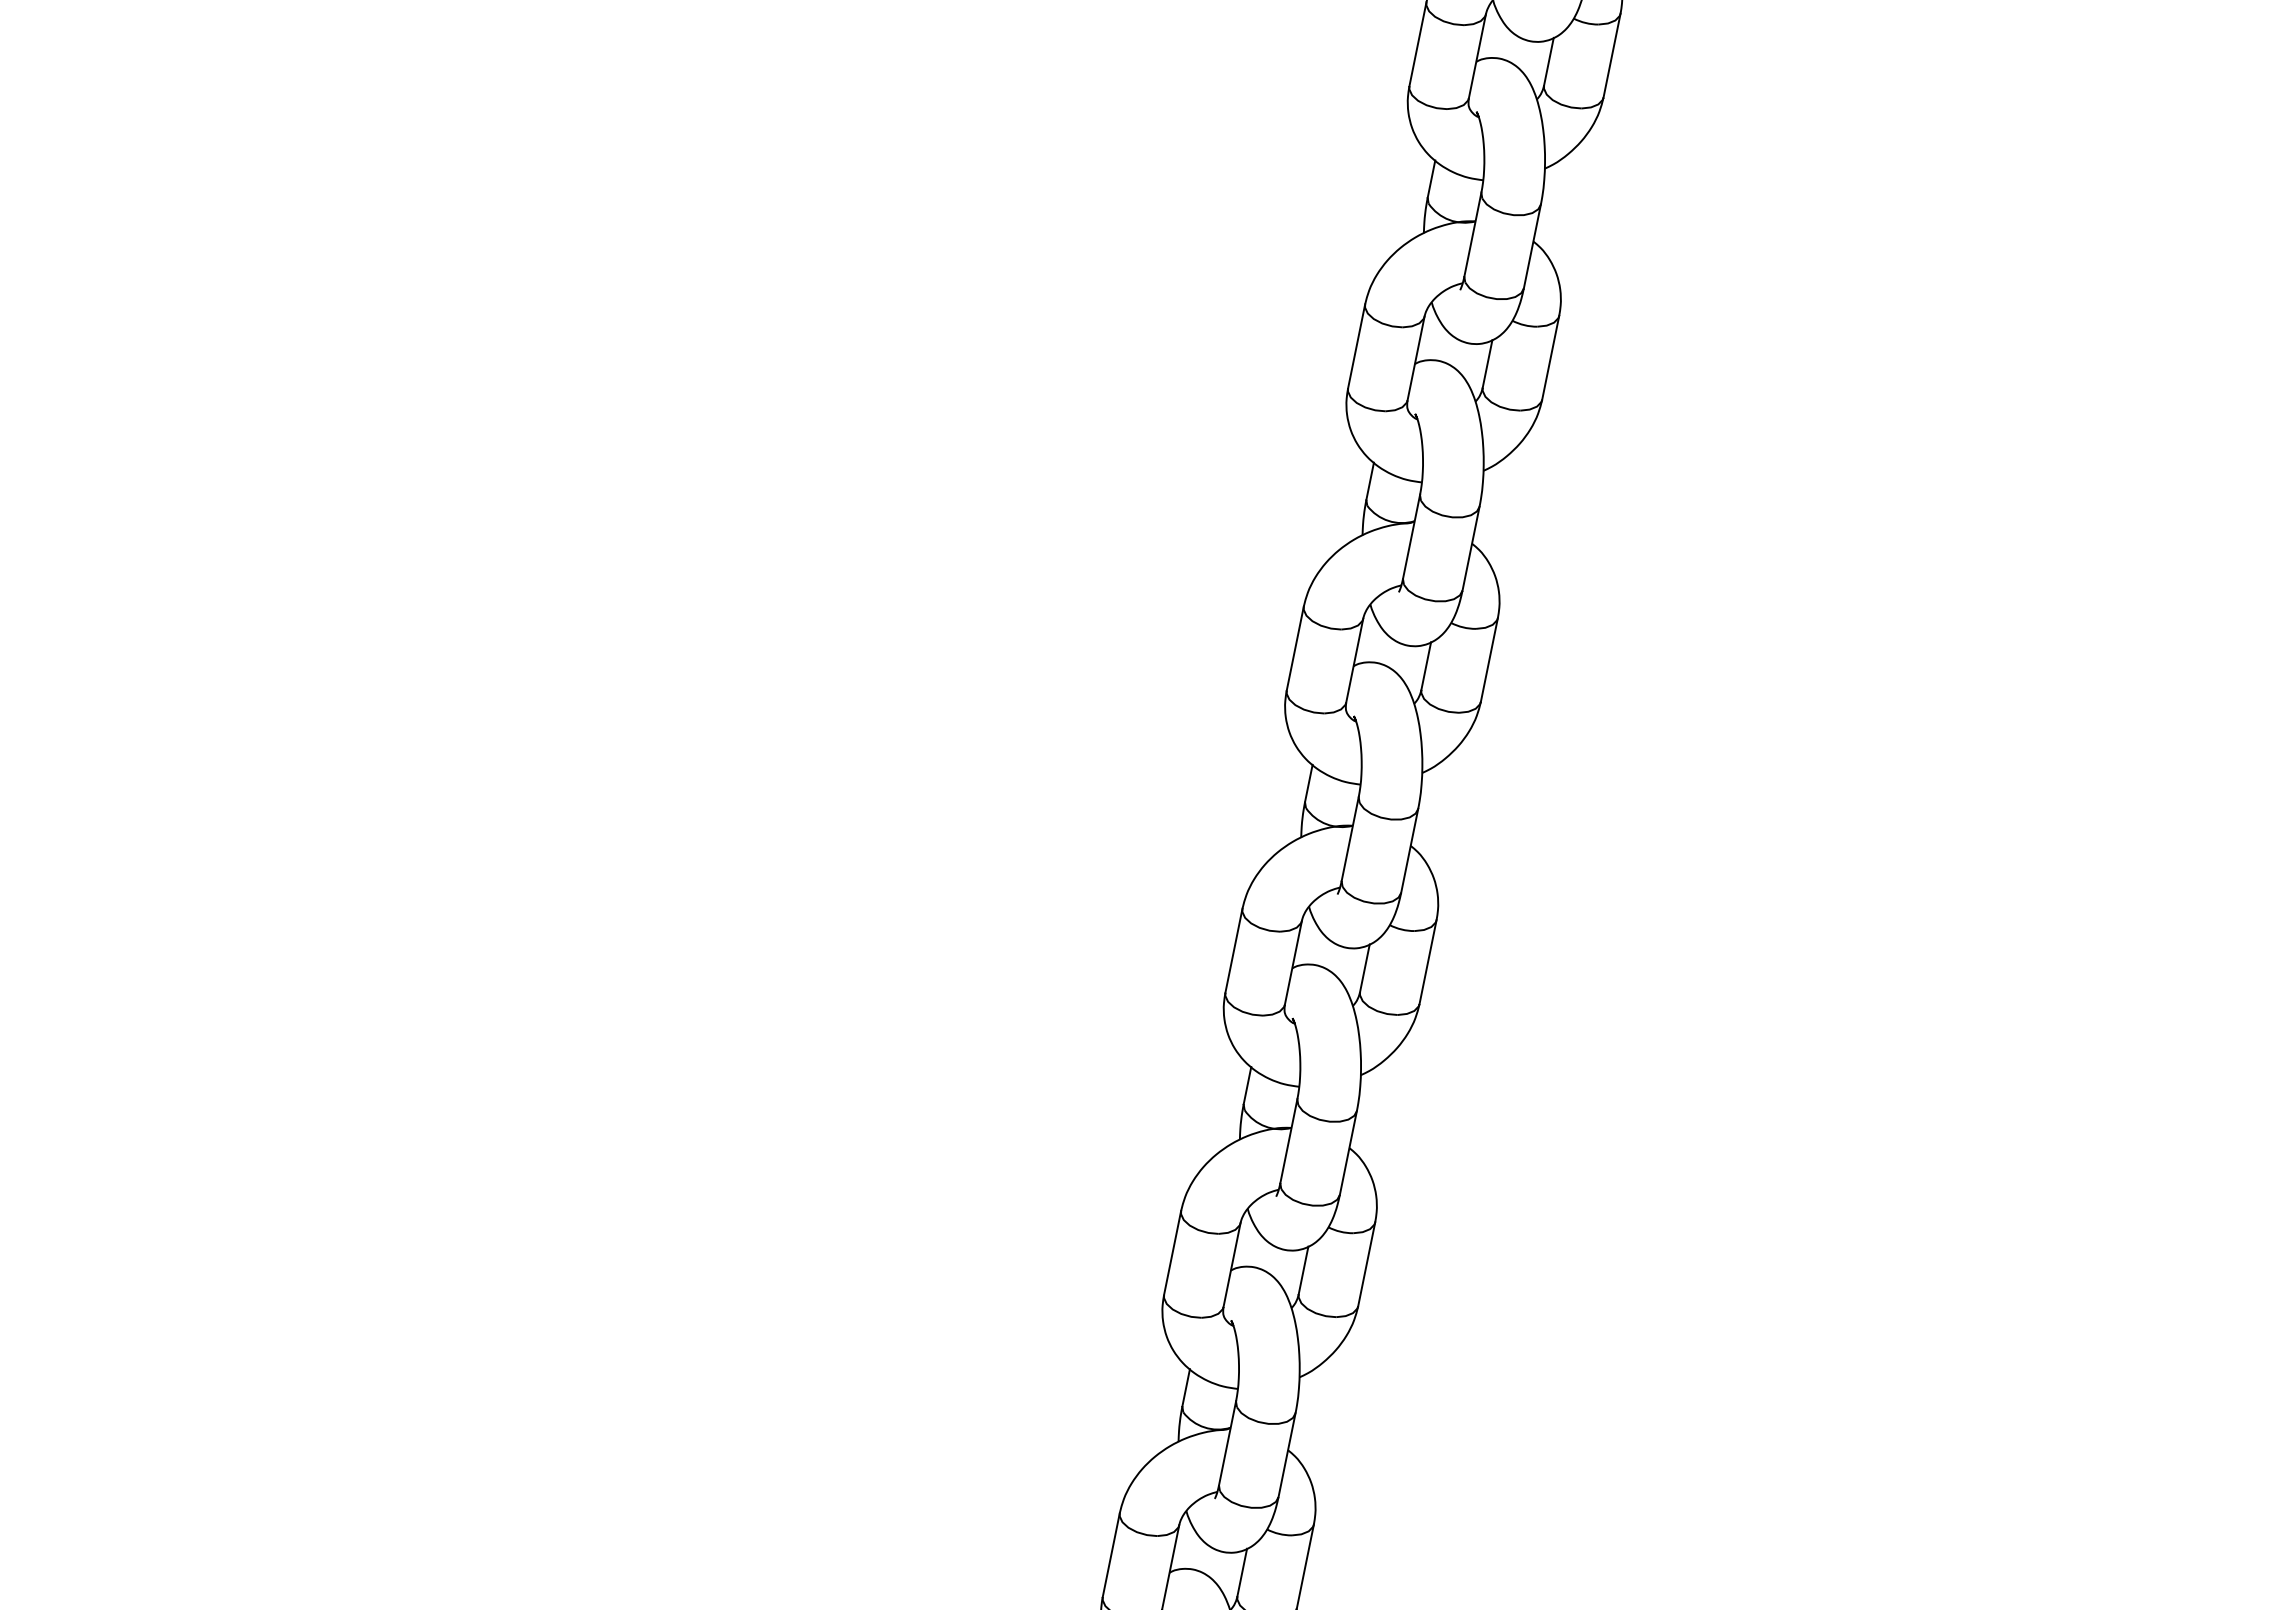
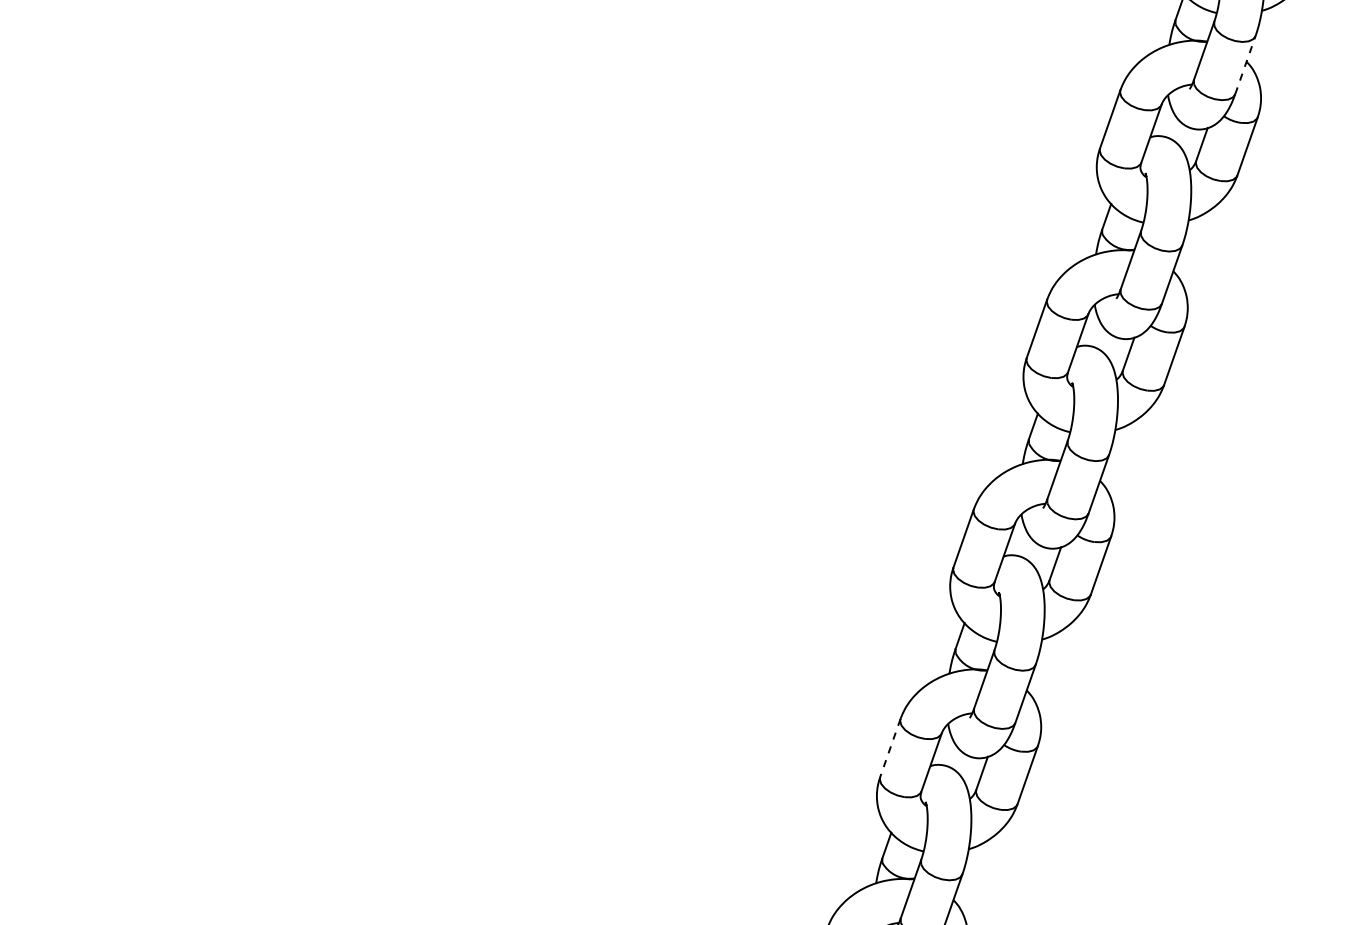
line: (1532, 246) -> (1245, 65), solid -> dashed
line: (1172, 1252) -> (890, 747), solid -> dashed

